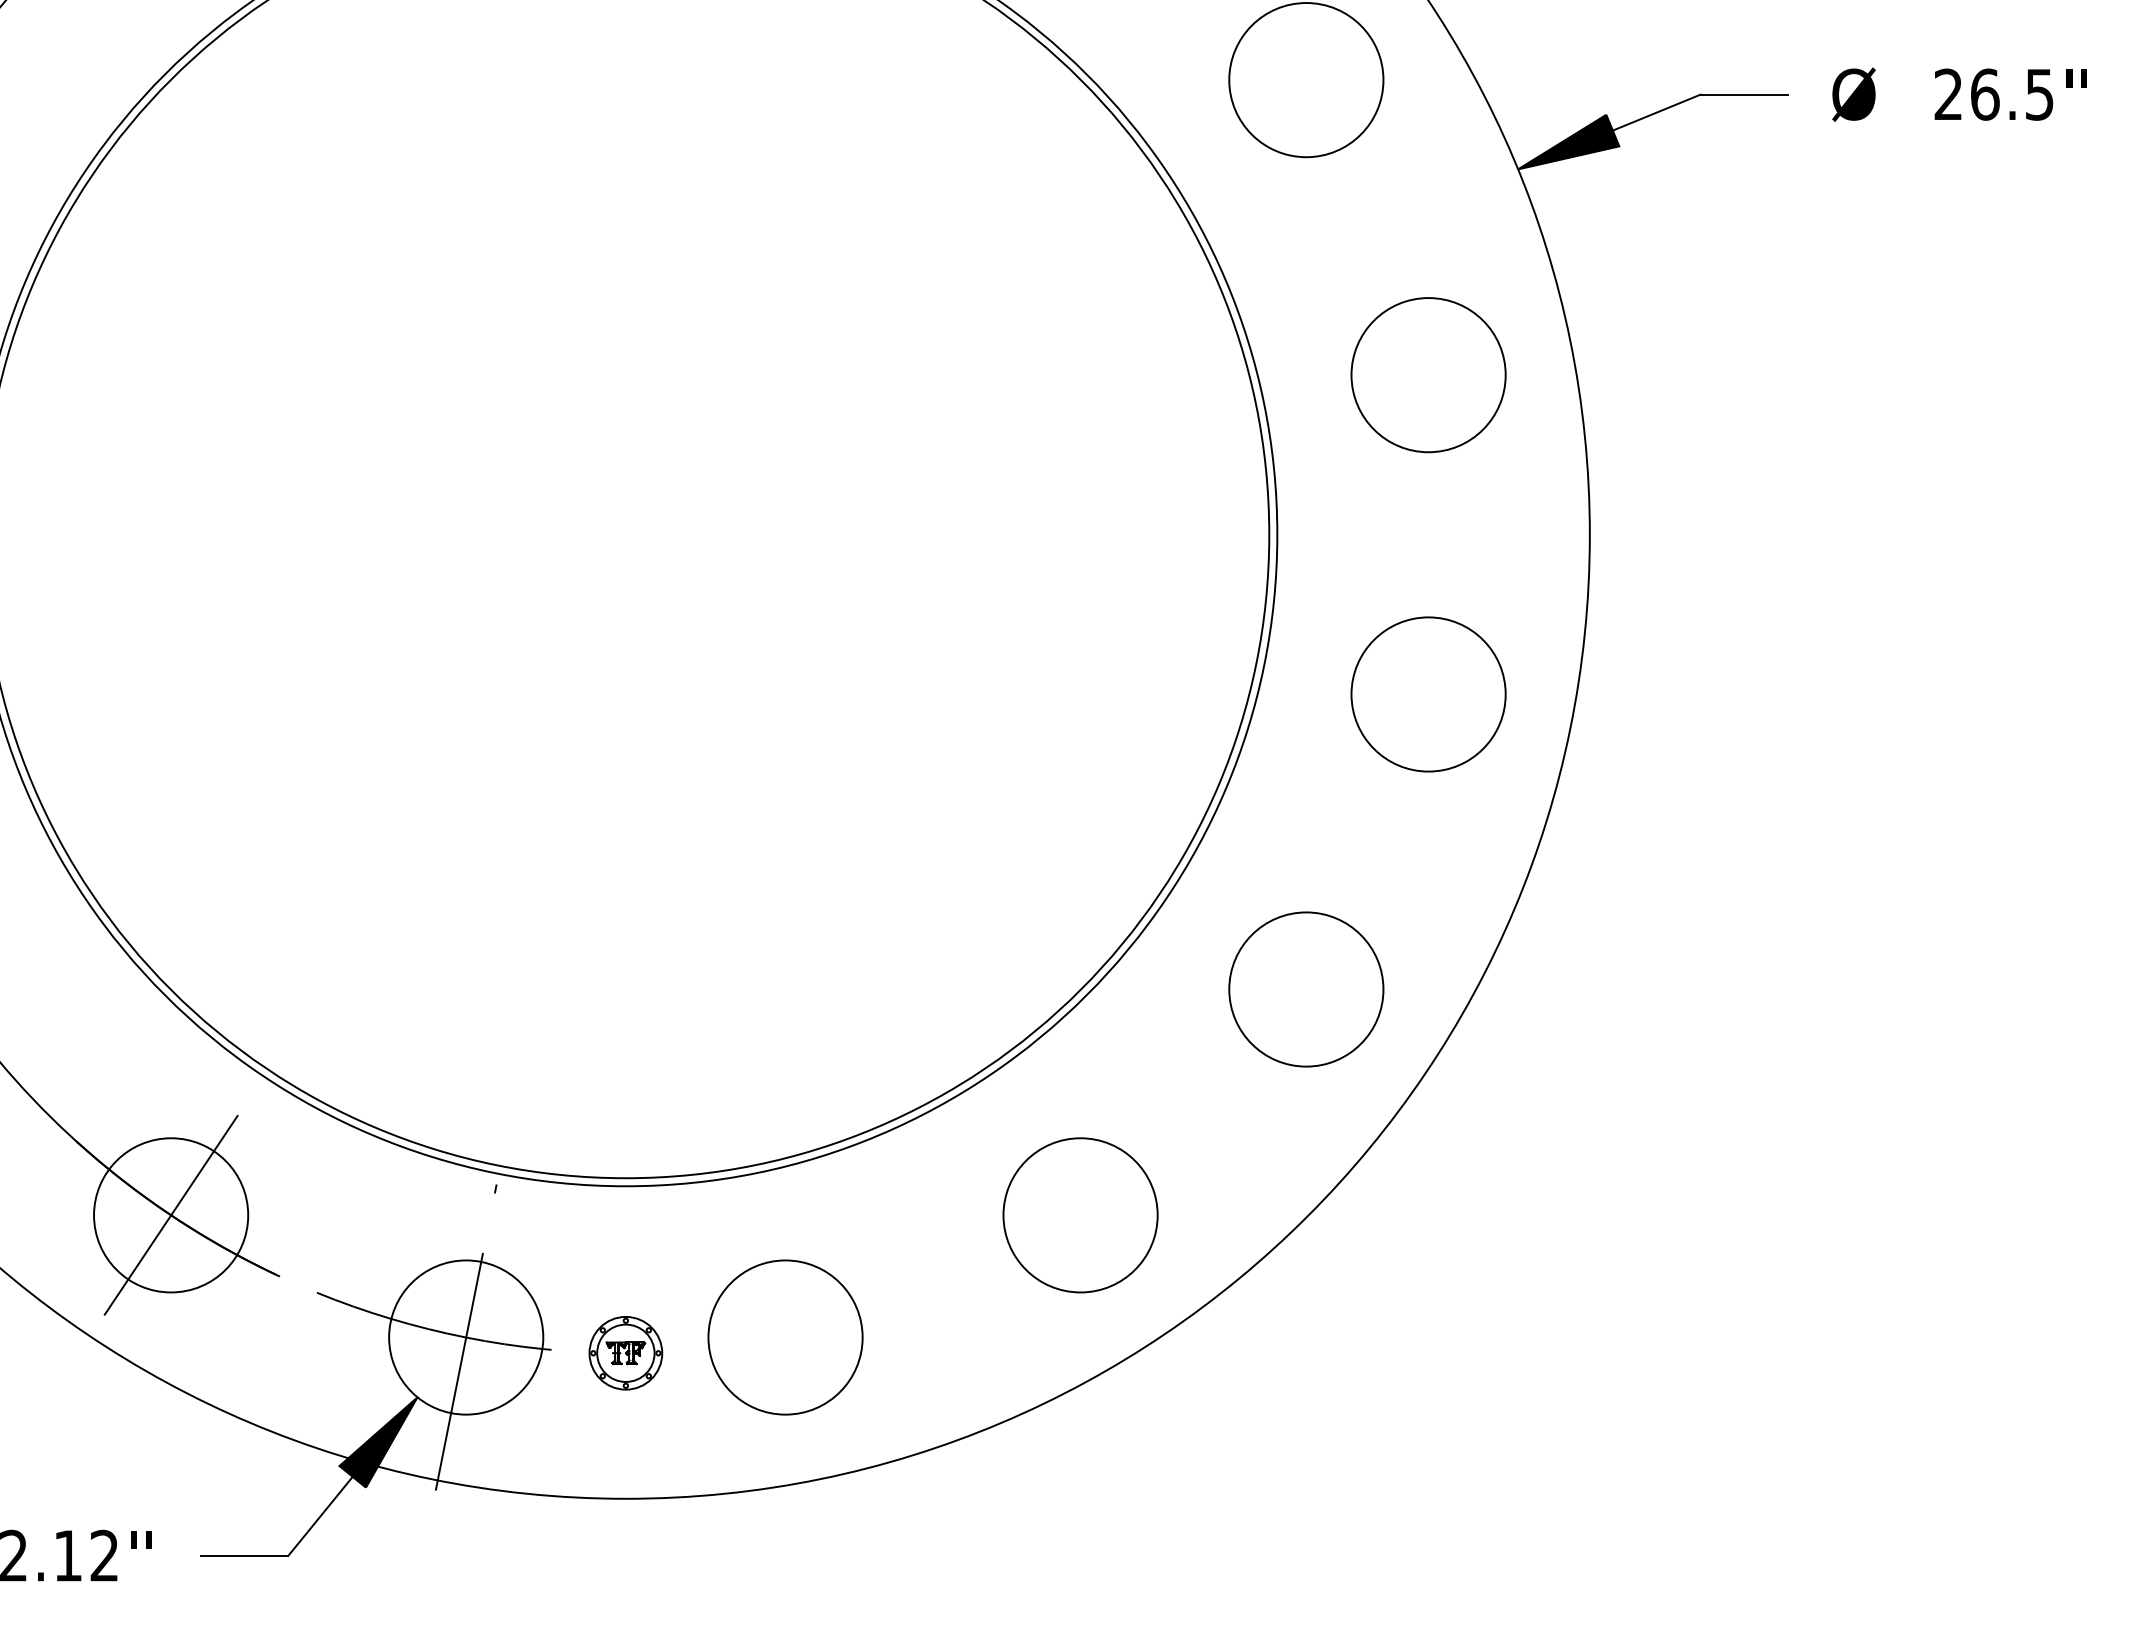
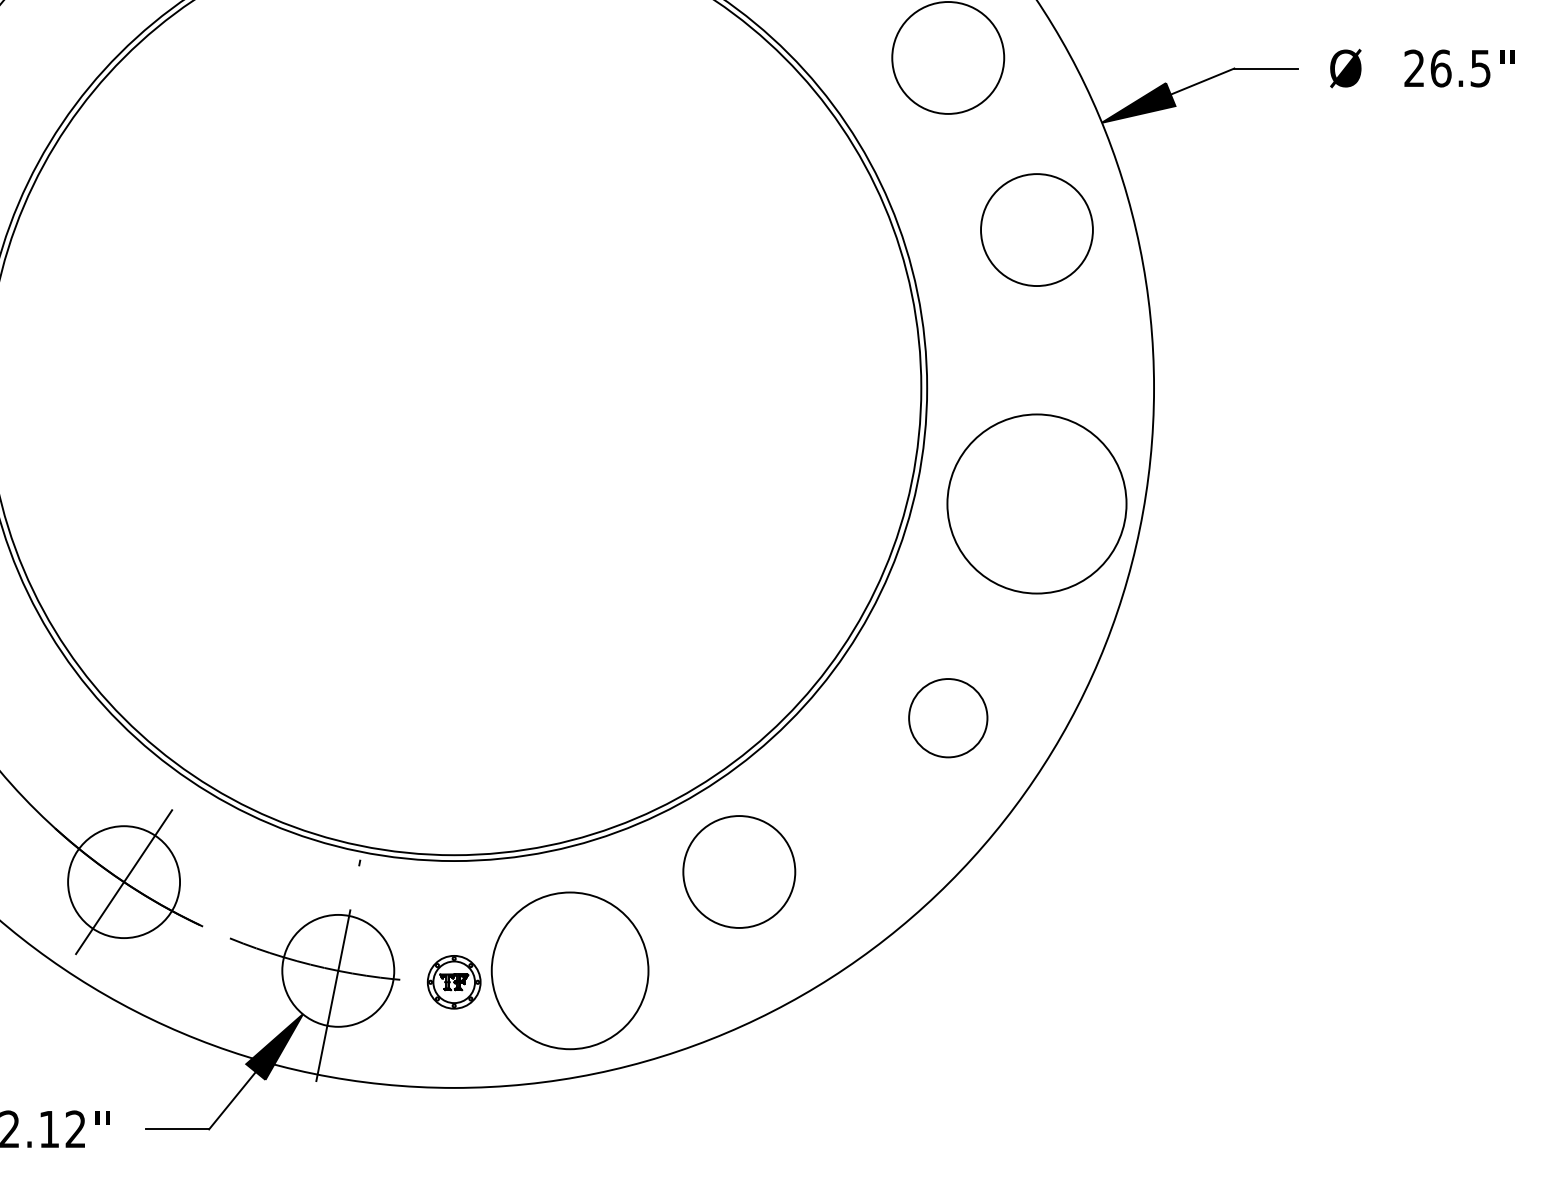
circle: (1428, 375) -> (1036, 230), moved
circle: (1428, 694) -> (1036, 504), size x1.6
circle: (1306, 989) -> (948, 718), size x0.7
circle: (1080, 1215) -> (739, 872), moved
circle: (785, 1337) -> (570, 970), size x1.4

